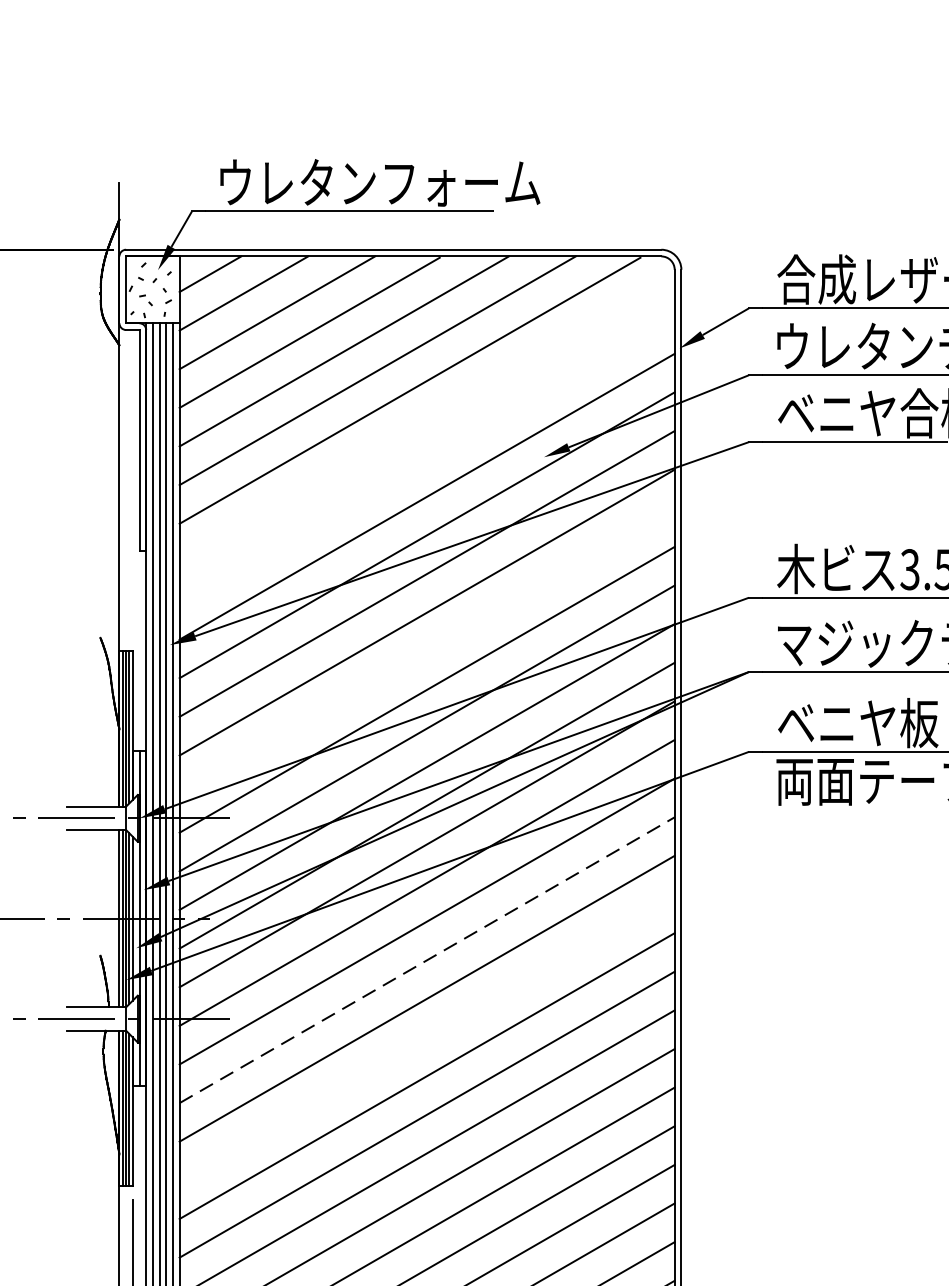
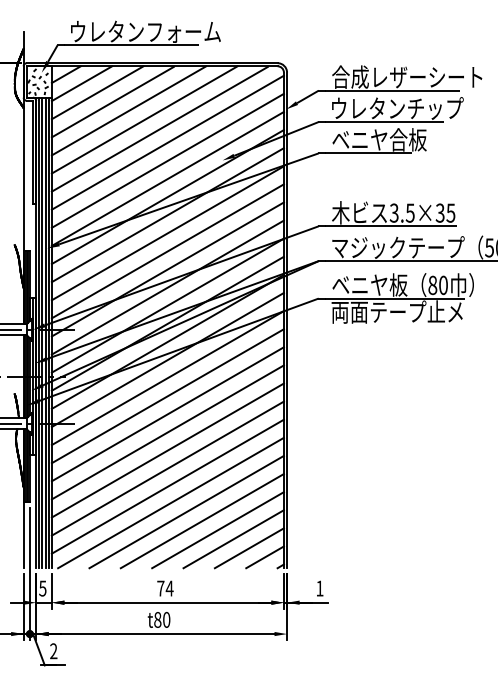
line: (426, 418) -> (167, 142), added
line: (426, 457) -> (167, 160), added
line: (426, 651) -> (167, 251), added
line: (426, 960) -> (167, 396), dashed -> solid
line: (426, 1037) -> (167, 432), added

